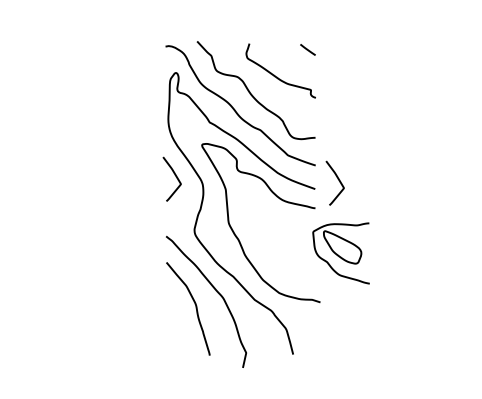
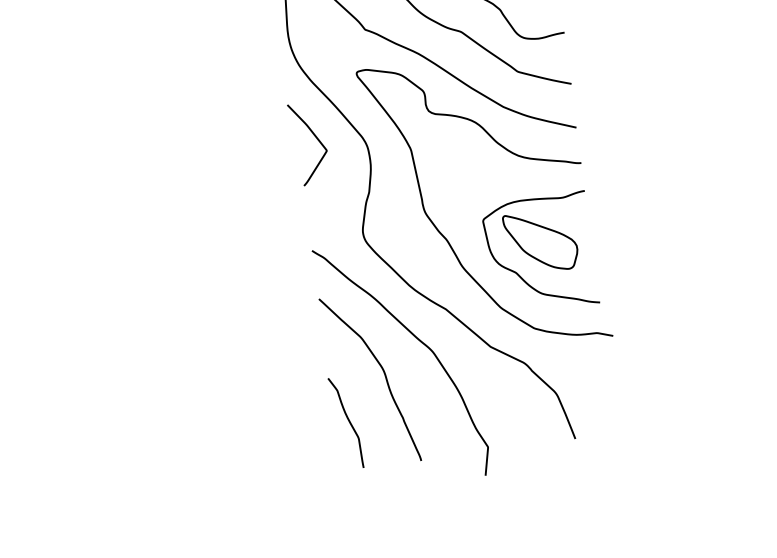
curve: (337, 179) -> (615, 104), removed
part: (340, 253) -> (538, 253), moved
curve: (173, 330) -> (348, 423), added

